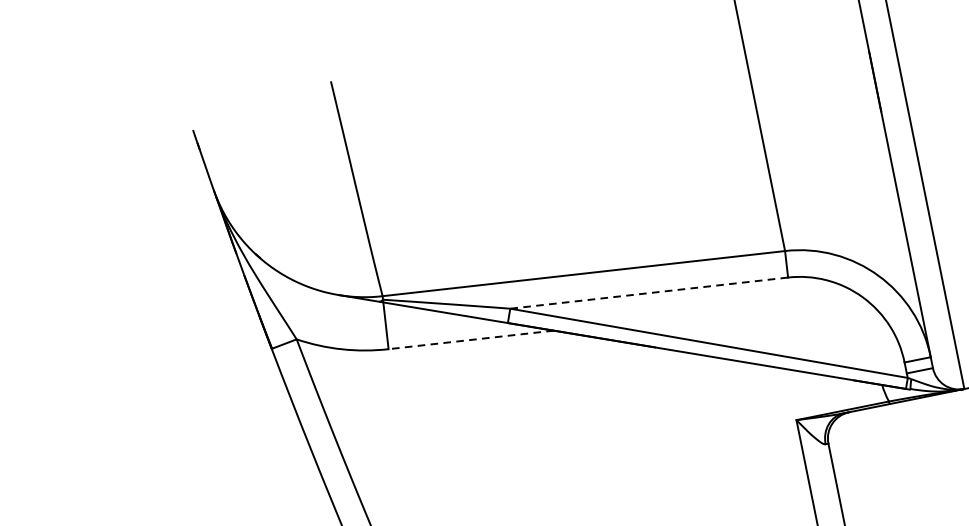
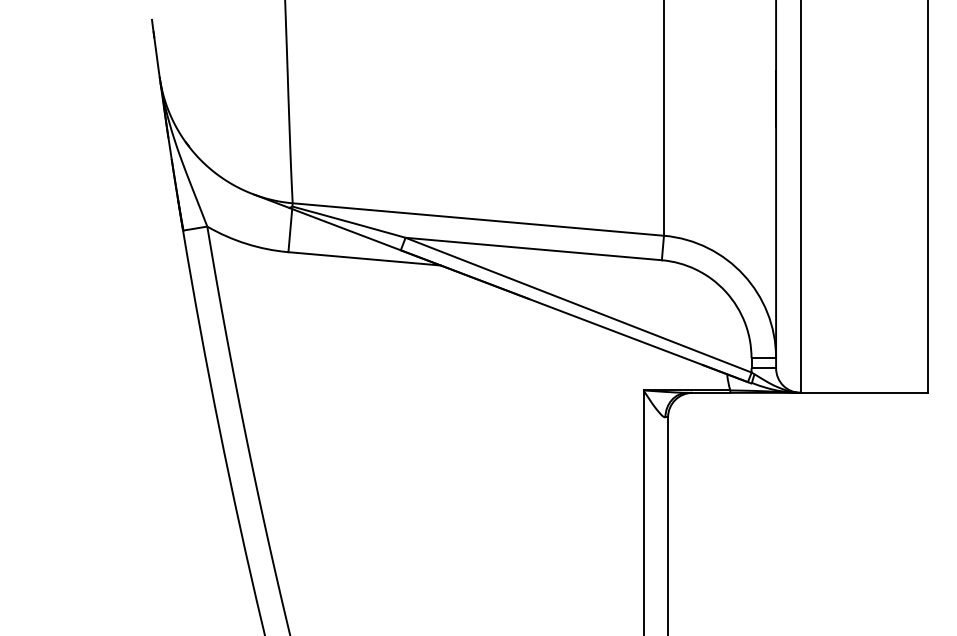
line: (649, 293) -> (533, 249), dashed -> solid
line: (470, 339) -> (364, 258), dashed -> solid

